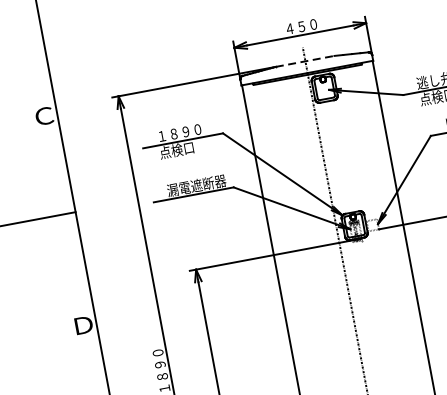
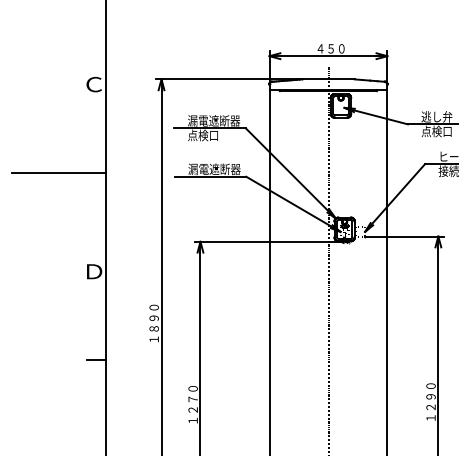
line: (305, 61) -> (328, 79), dashed -> solid
text: (185, 131) -> (213, 120), １８９０ -> 漏電遮断器

